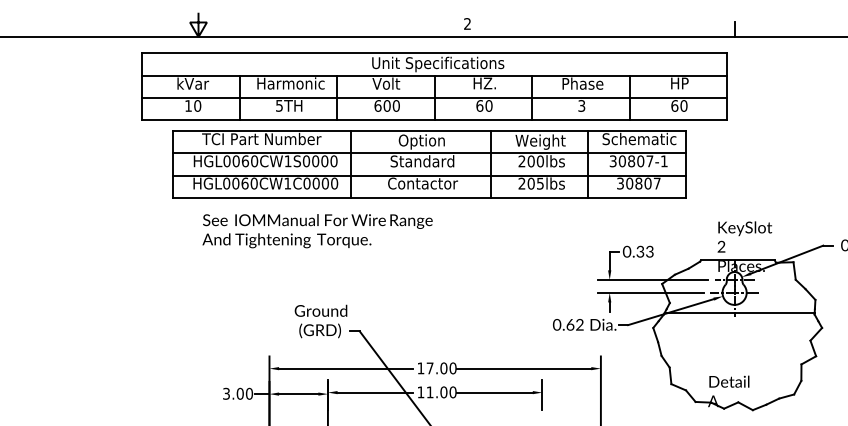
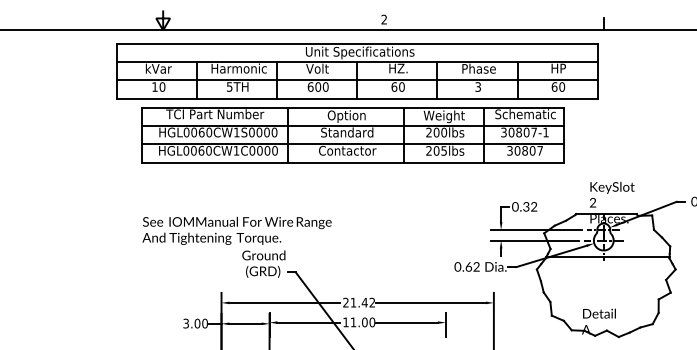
text: (316, 230) -> (236, 230), moved
text: (650, 253) -> (534, 208), 0.33 -> 0.32
text: (437, 368) -> (359, 302), 17.00 -> 21.42

